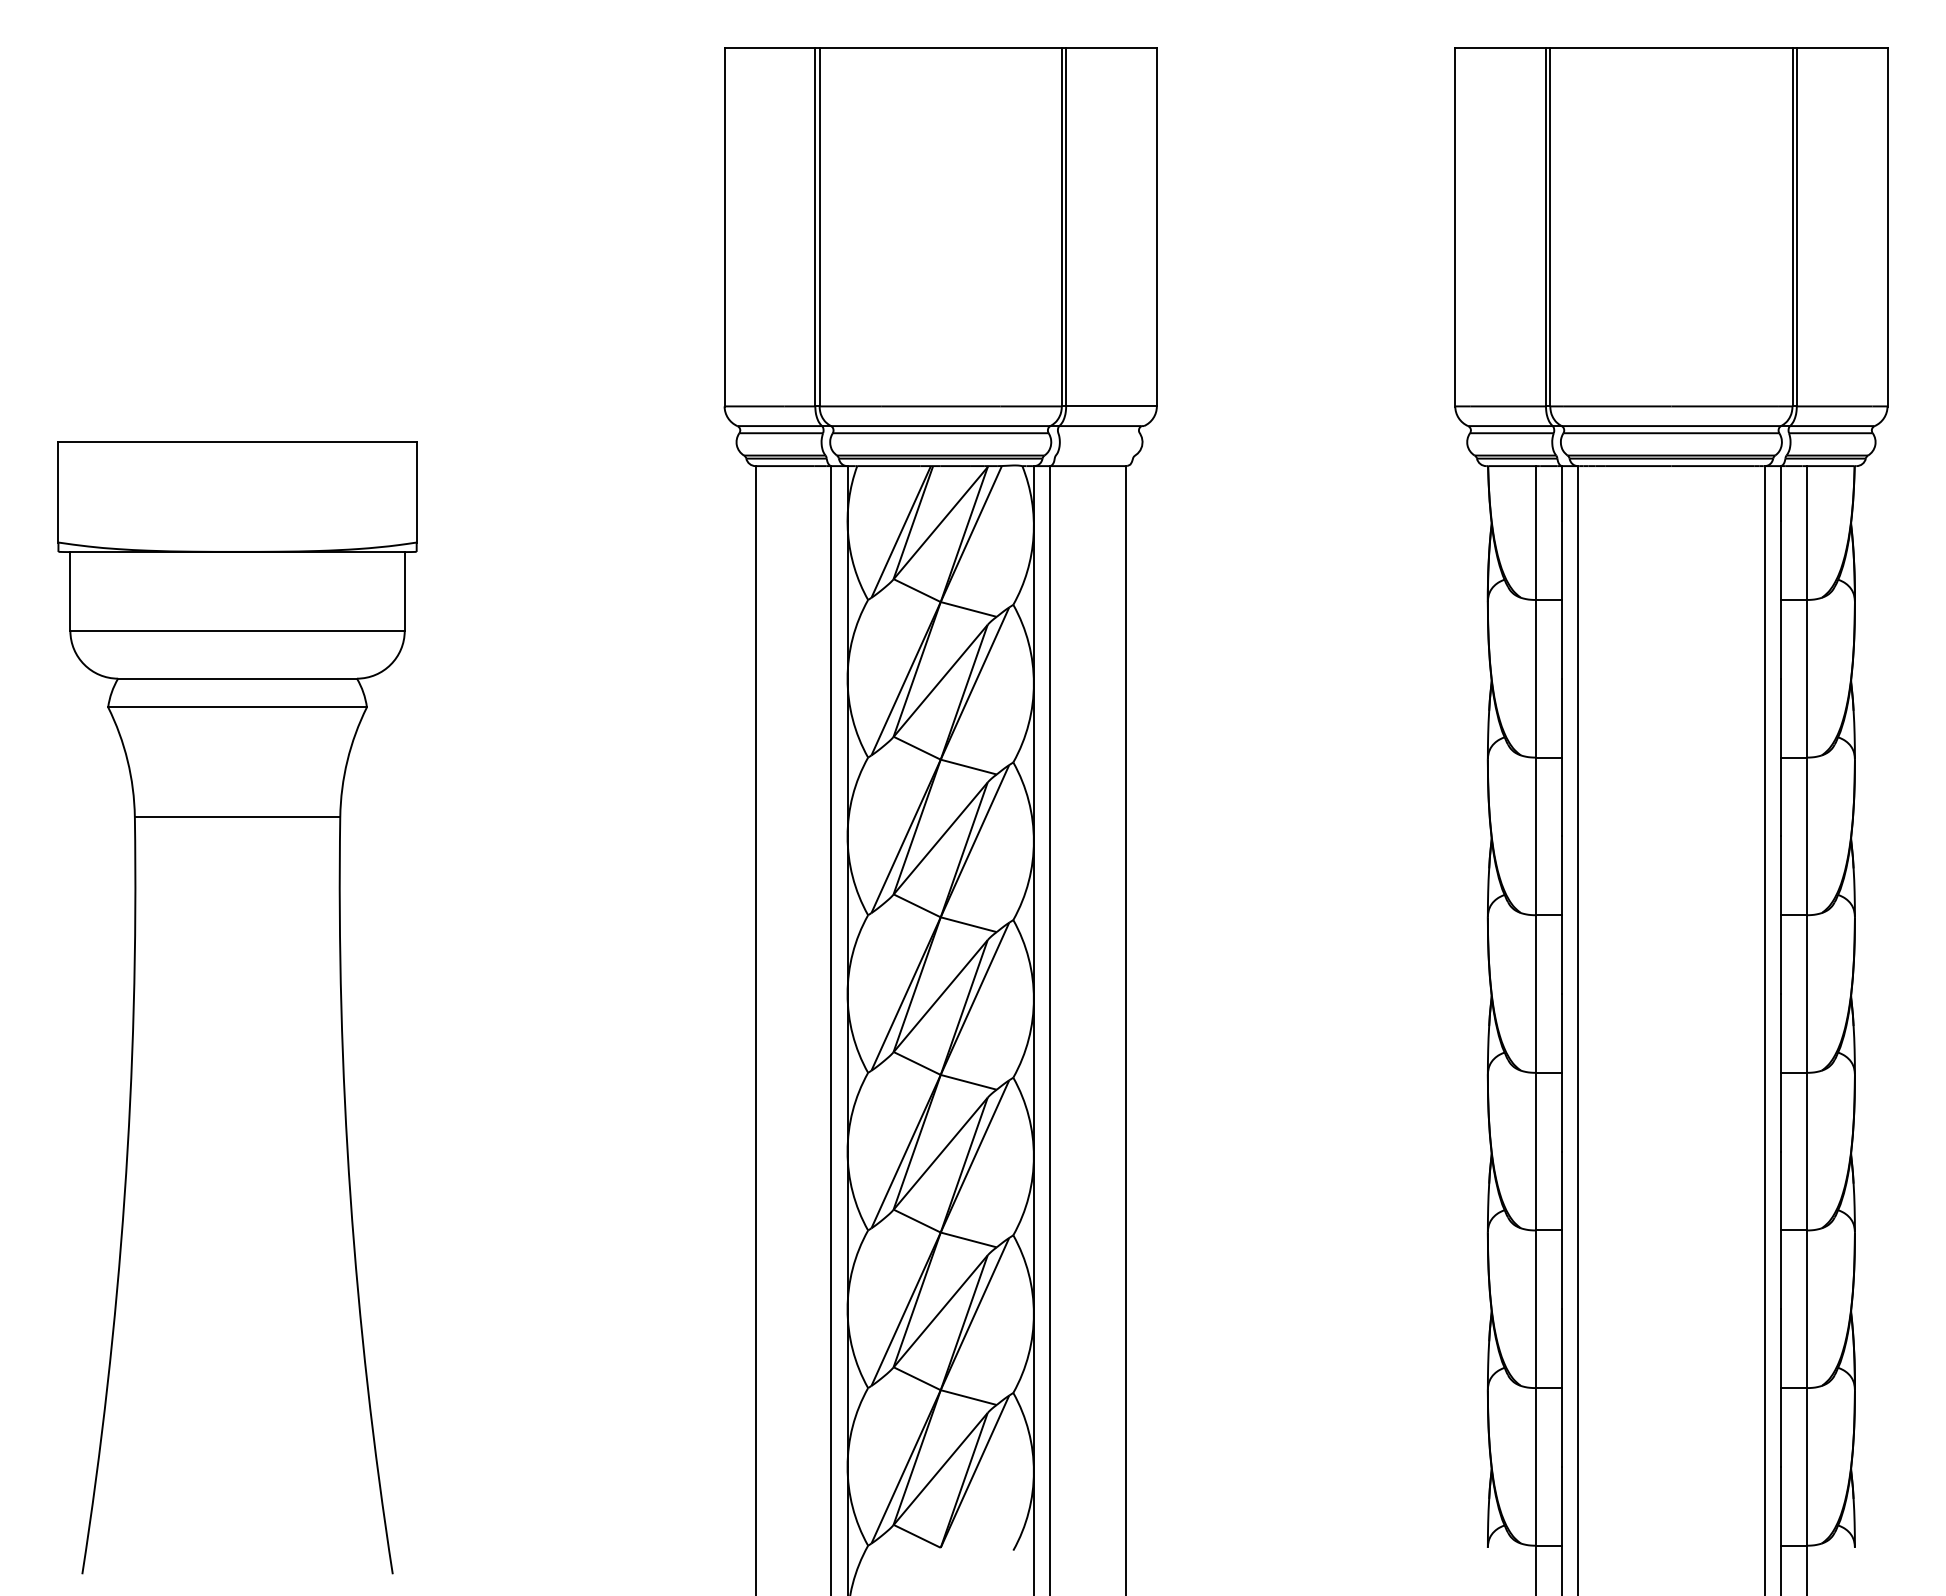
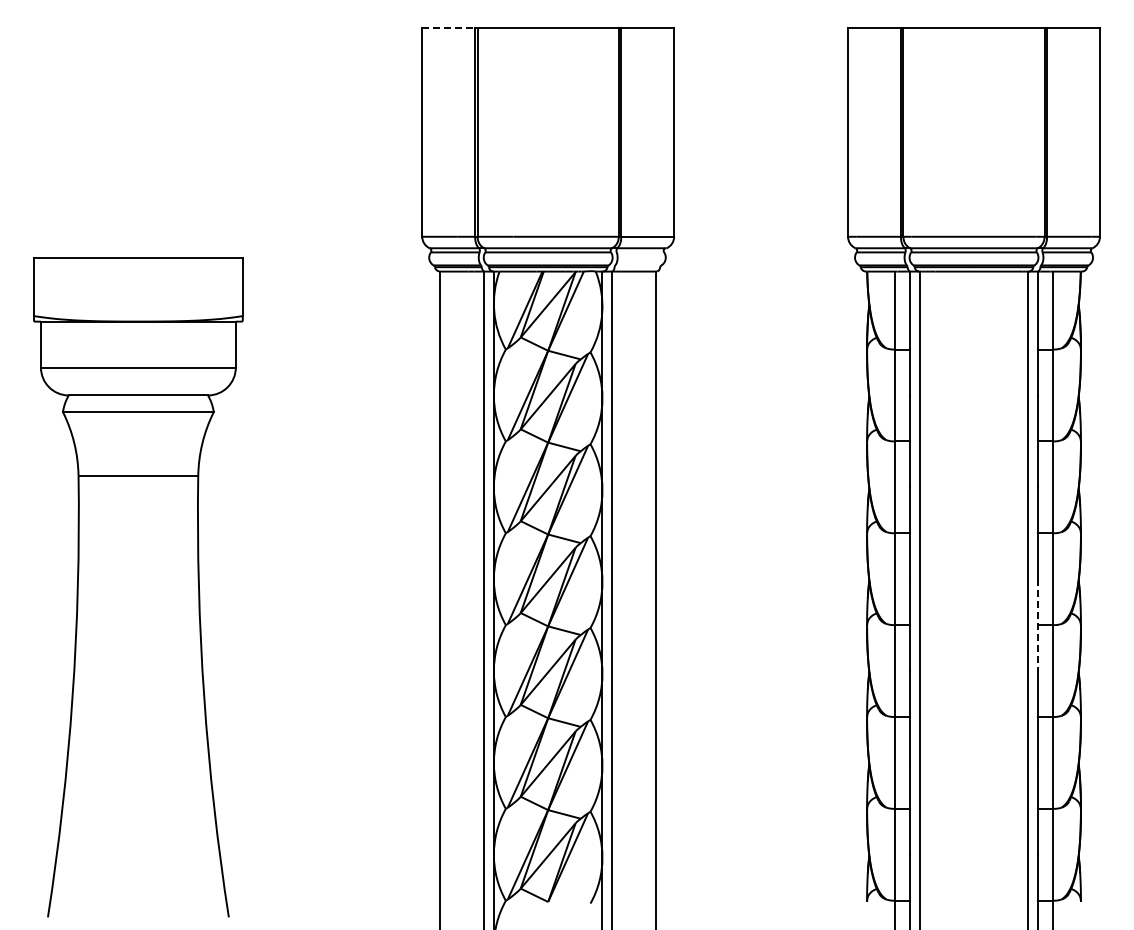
line: (771, 49) -> (449, 28), solid -> dashed
line: (1780, 1073) -> (1037, 625), solid -> dashed

